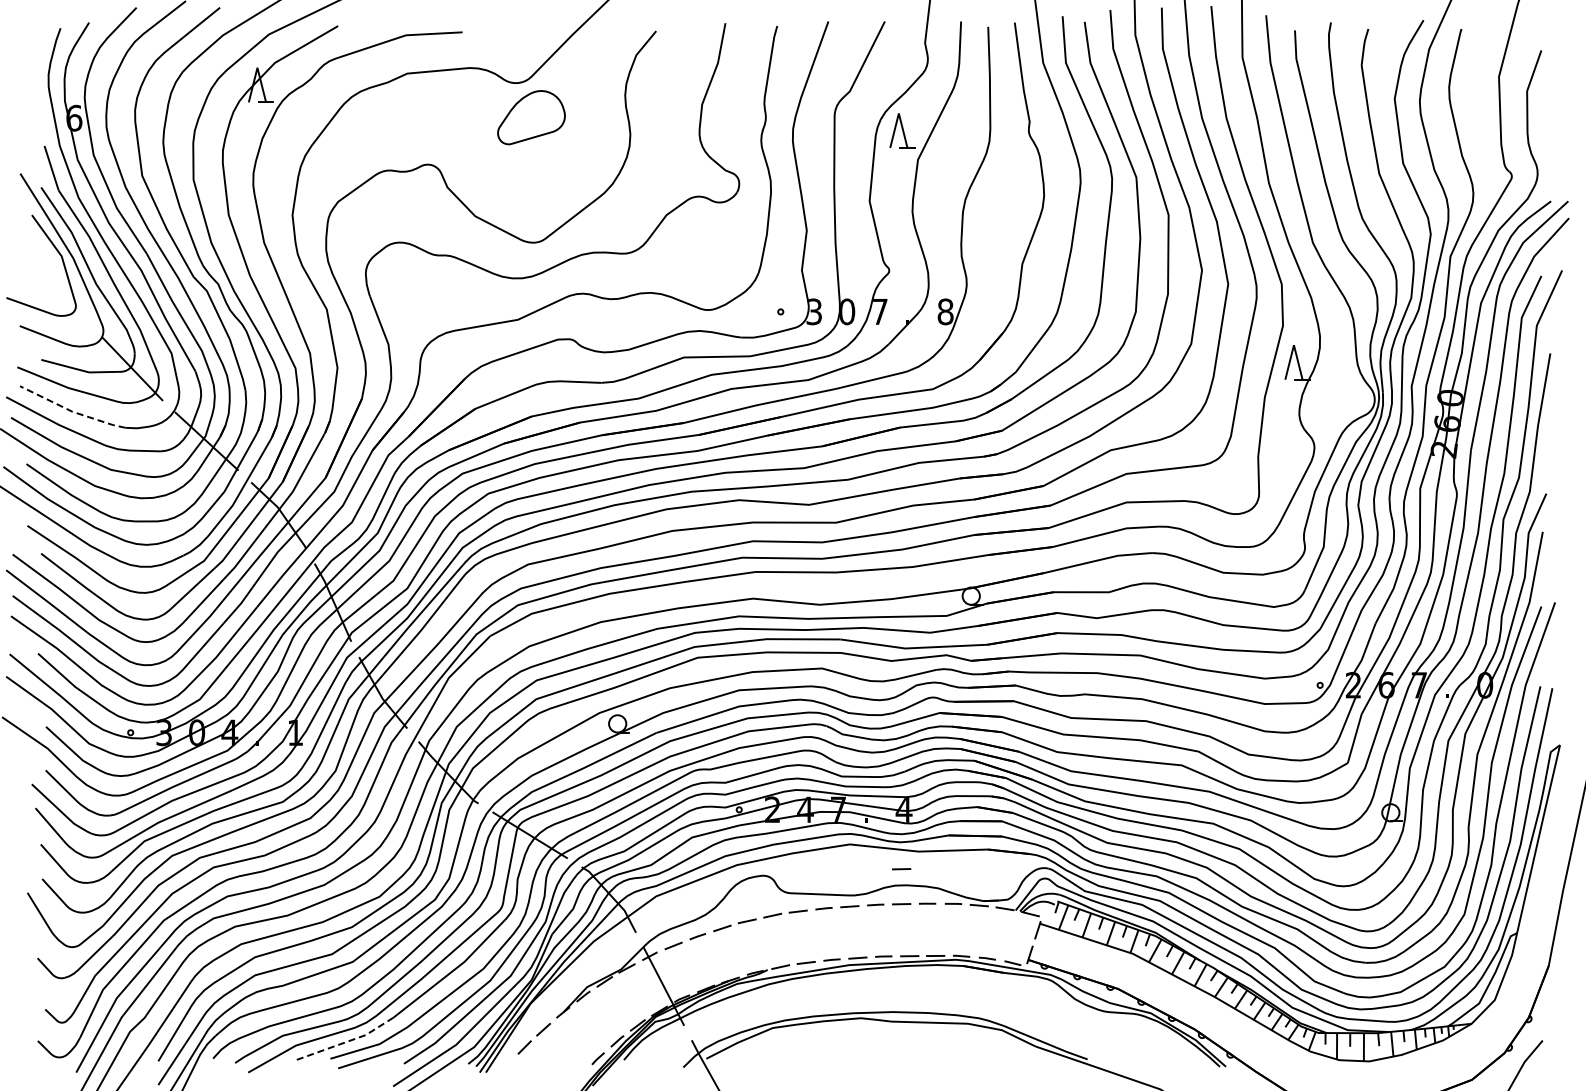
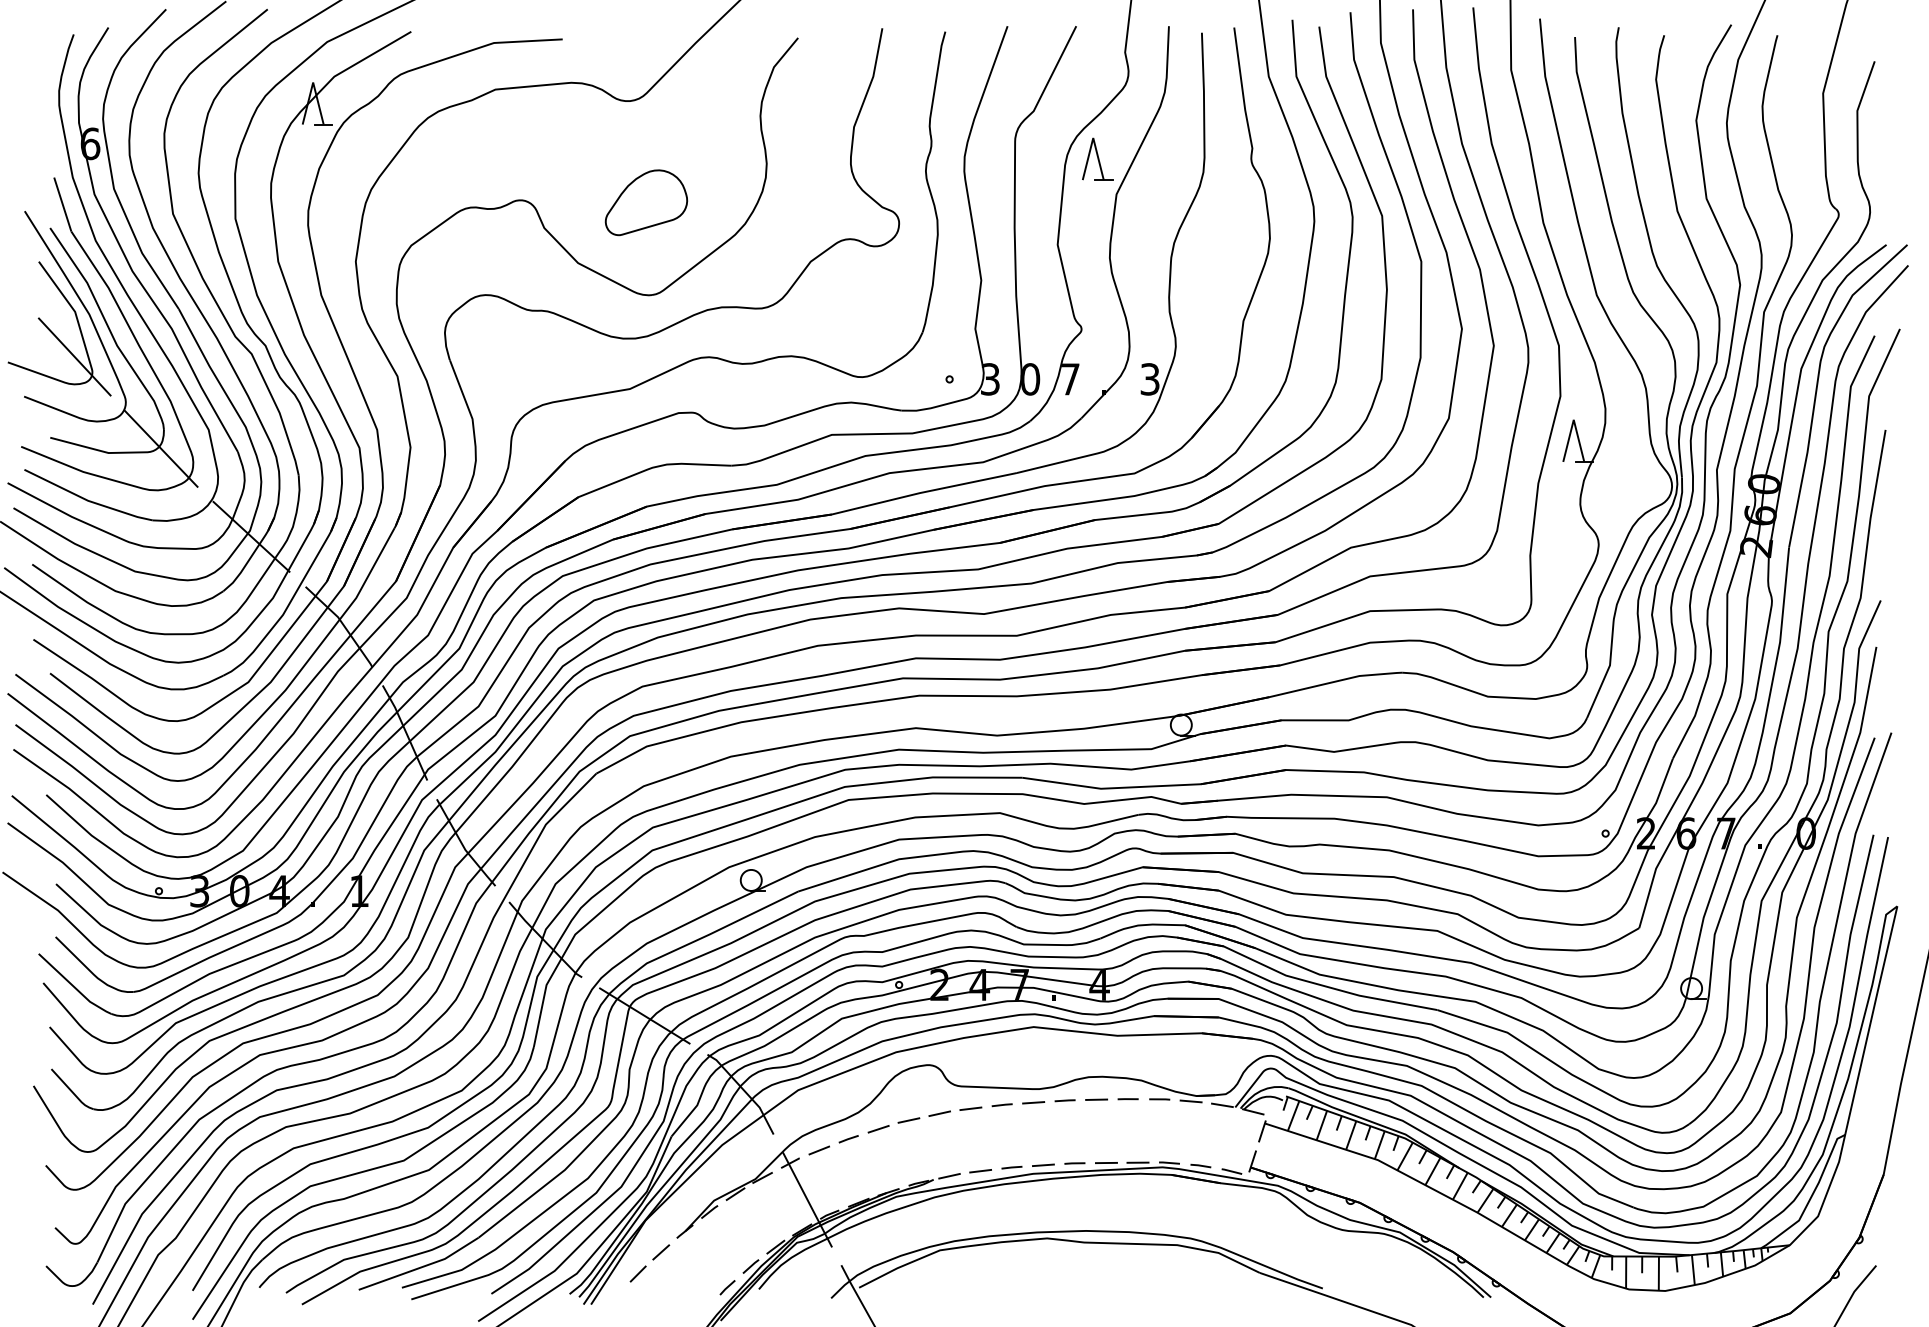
part: (531, 117) -> (646, 202), moved
line: (61, 293) -> (74, 357), added
text: (945, 311) -> (1149, 378), 8 -> 3
line: (71, 411) -> (87, 500), dashed -> solid
line: (901, 869) -> (1096, 1057), removed
line: (346, 1042) -> (421, 1267), dashed -> solid

